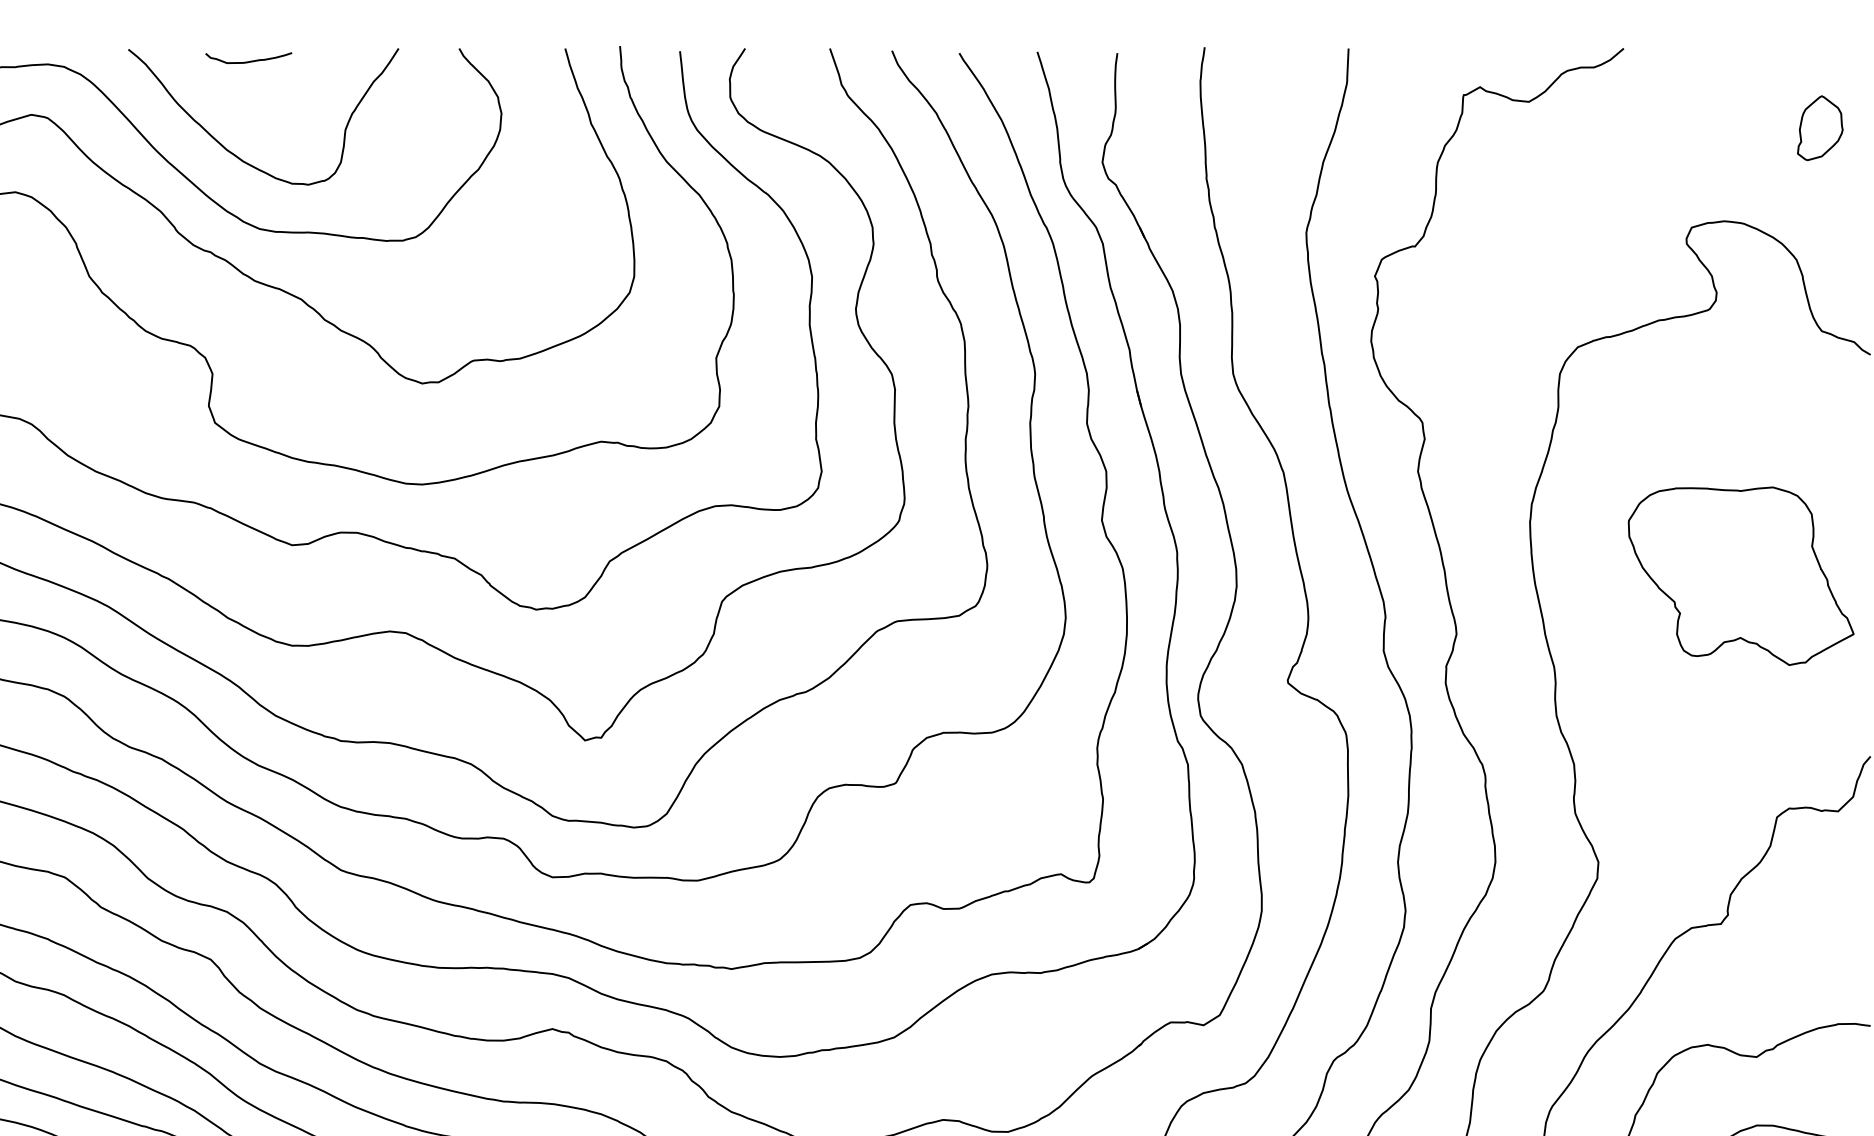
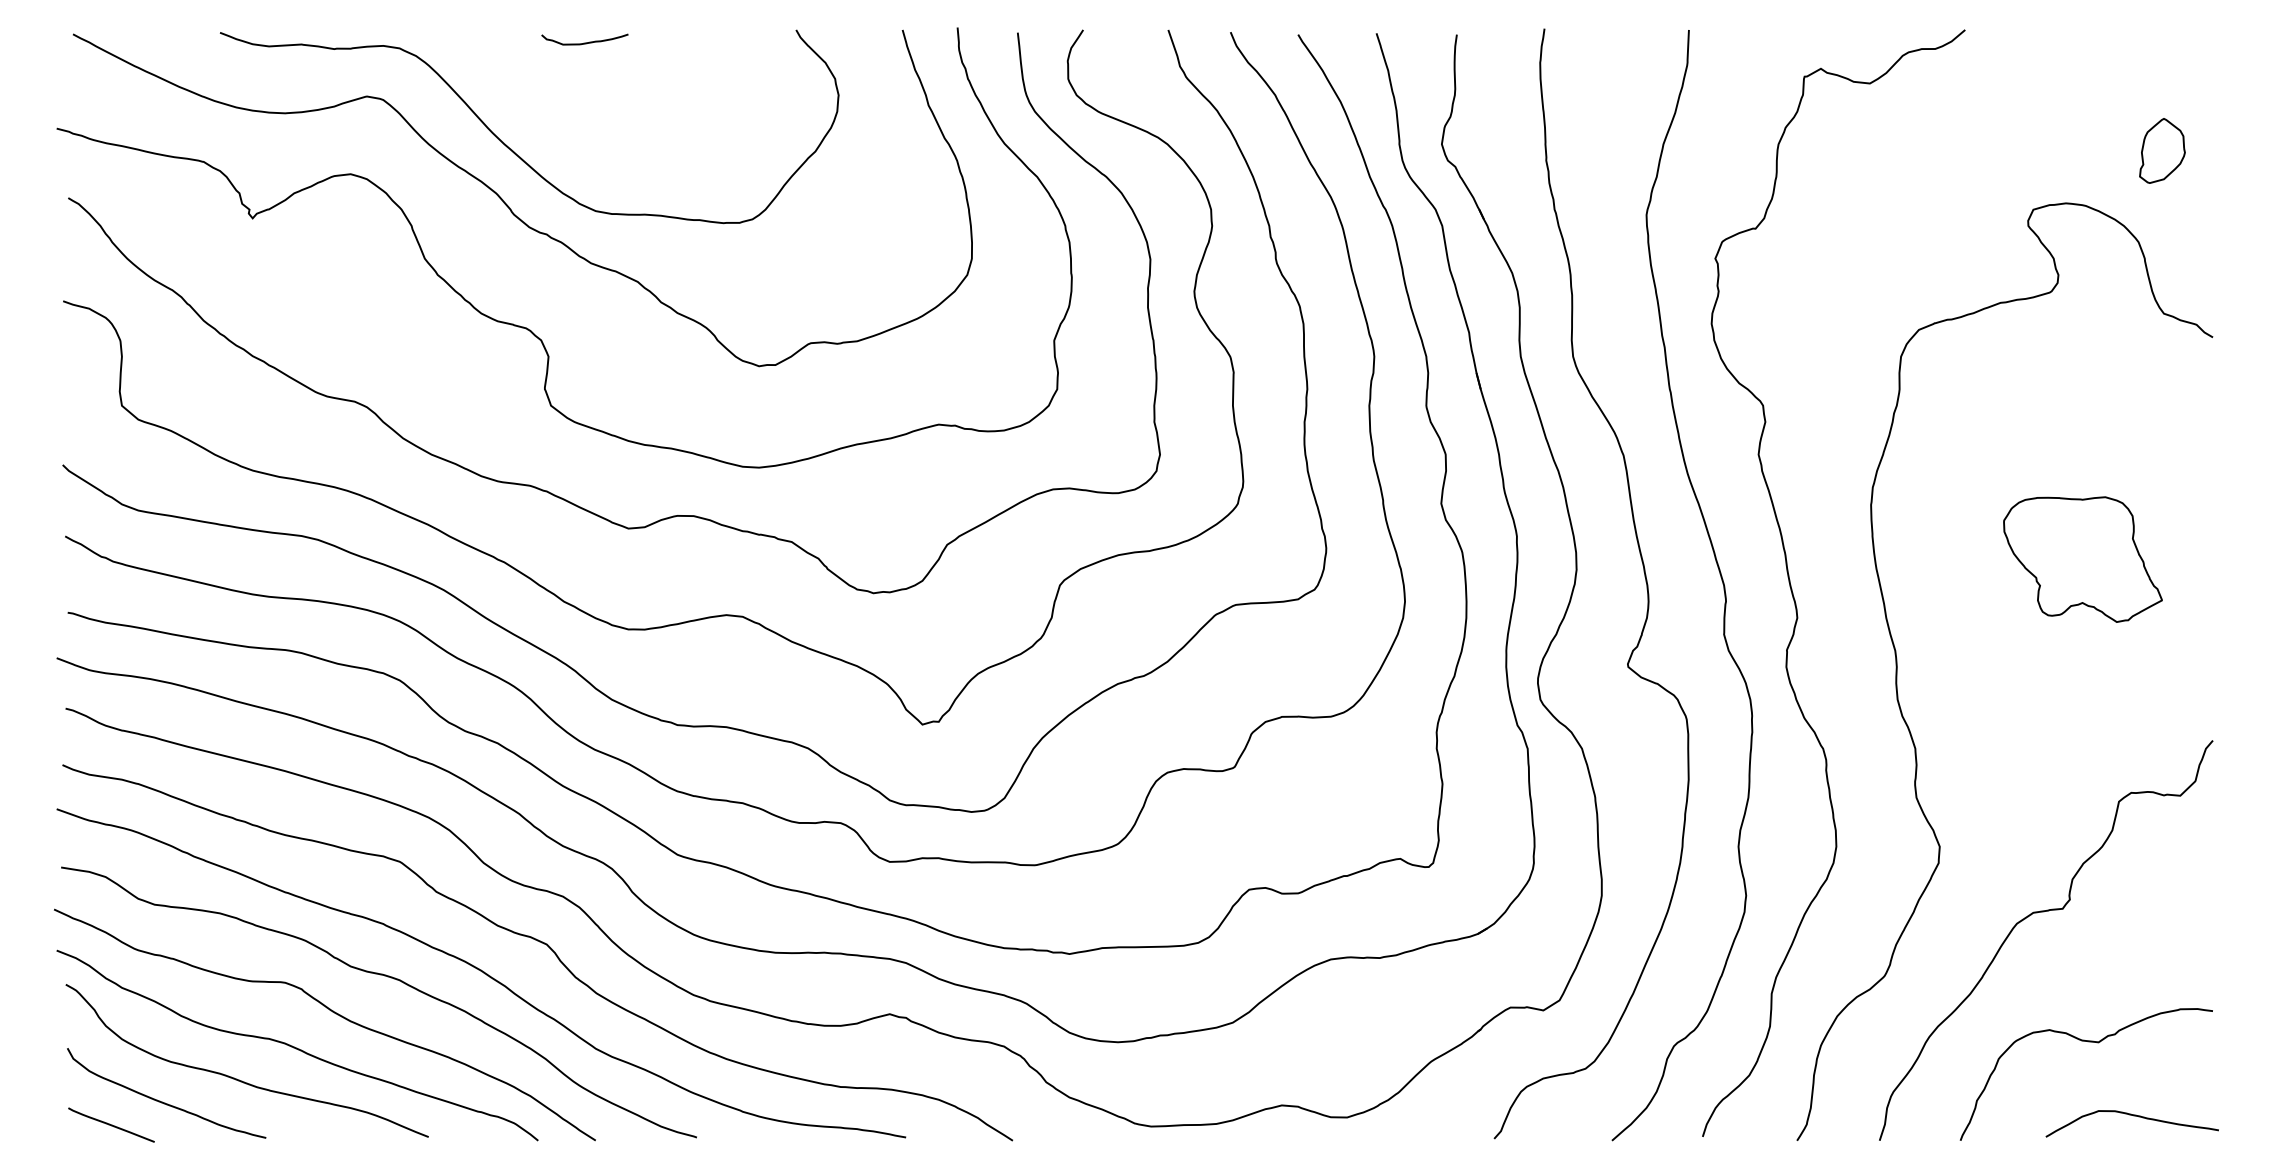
part: (1820, 127) -> (2162, 150), moved
curve: (237, 155) -> (573, 137), removed
part: (1740, 576) -> (2082, 559), size x0.7

